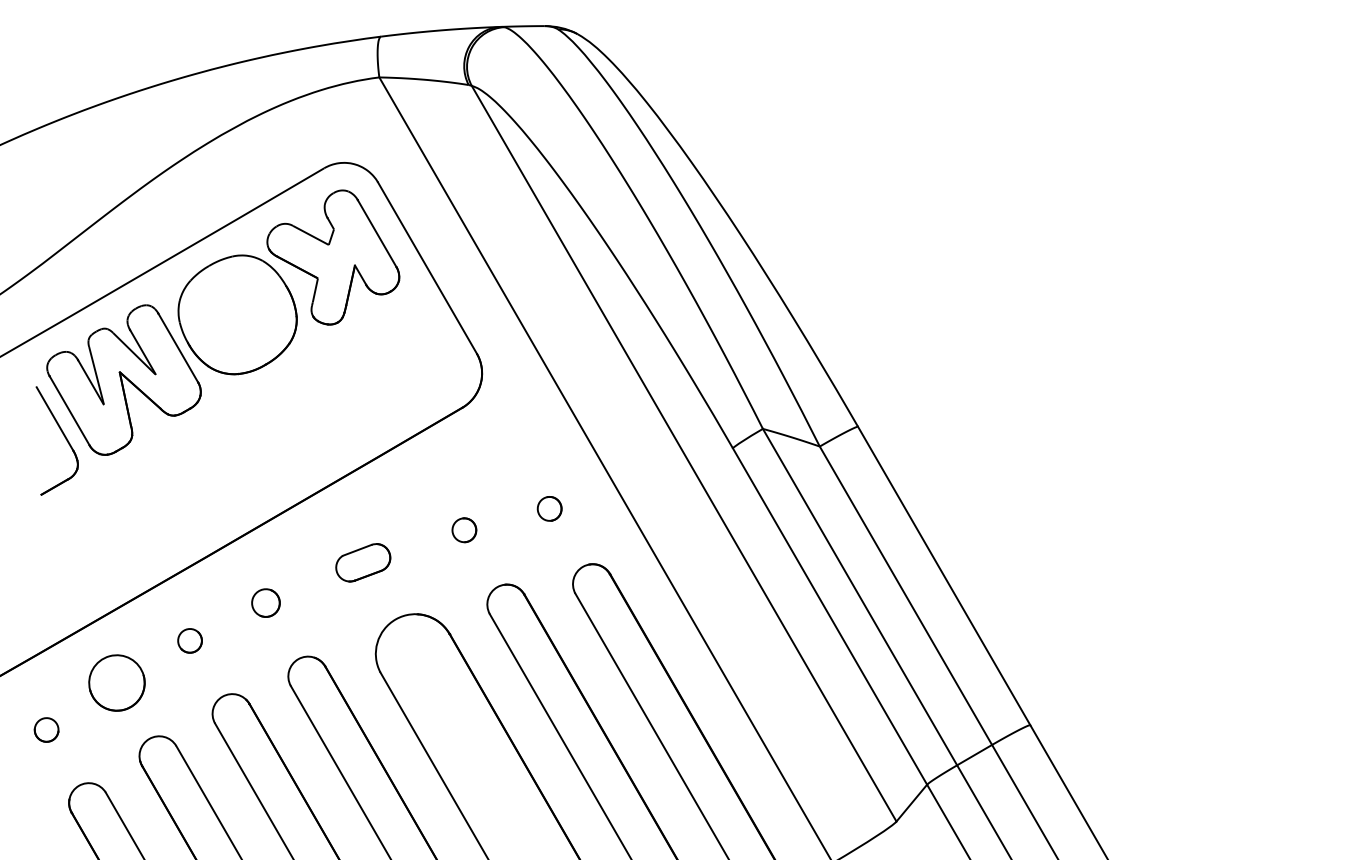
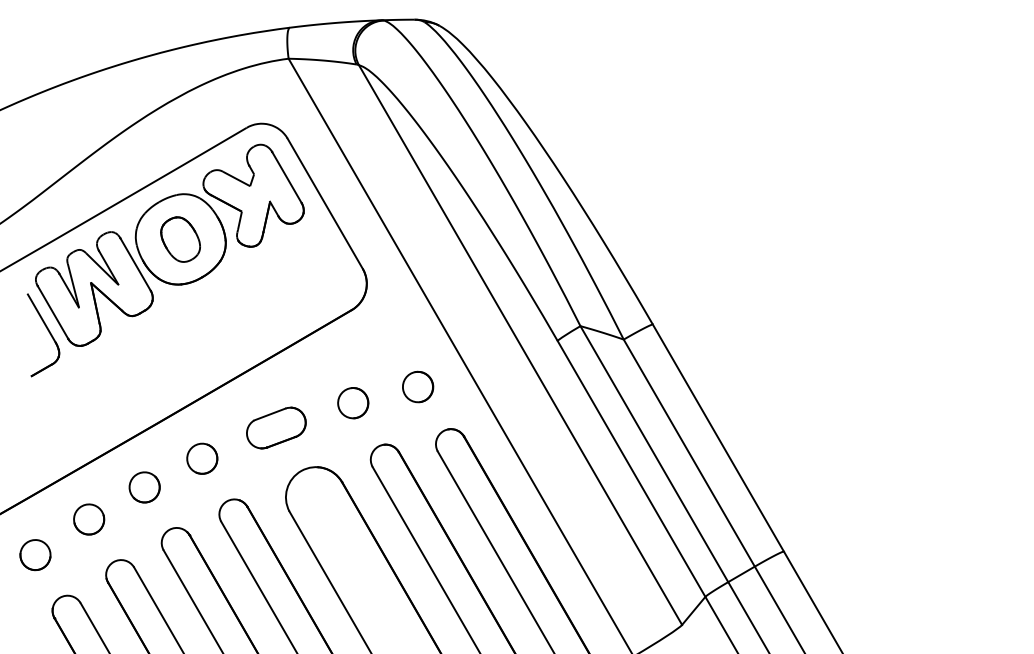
part: (237, 314) -> (180, 239), added
part: (550, 508) -> (418, 386), size x1.67
part: (464, 530) -> (353, 403), size x1.67
part: (363, 562) -> (276, 427), size x1.43
part: (266, 602) -> (202, 458), size x1.43
part: (189, 640) -> (144, 487), size x1.67
part: (117, 683) -> (89, 519), size x0.71
part: (46, 730) -> (35, 555), size x1.67

